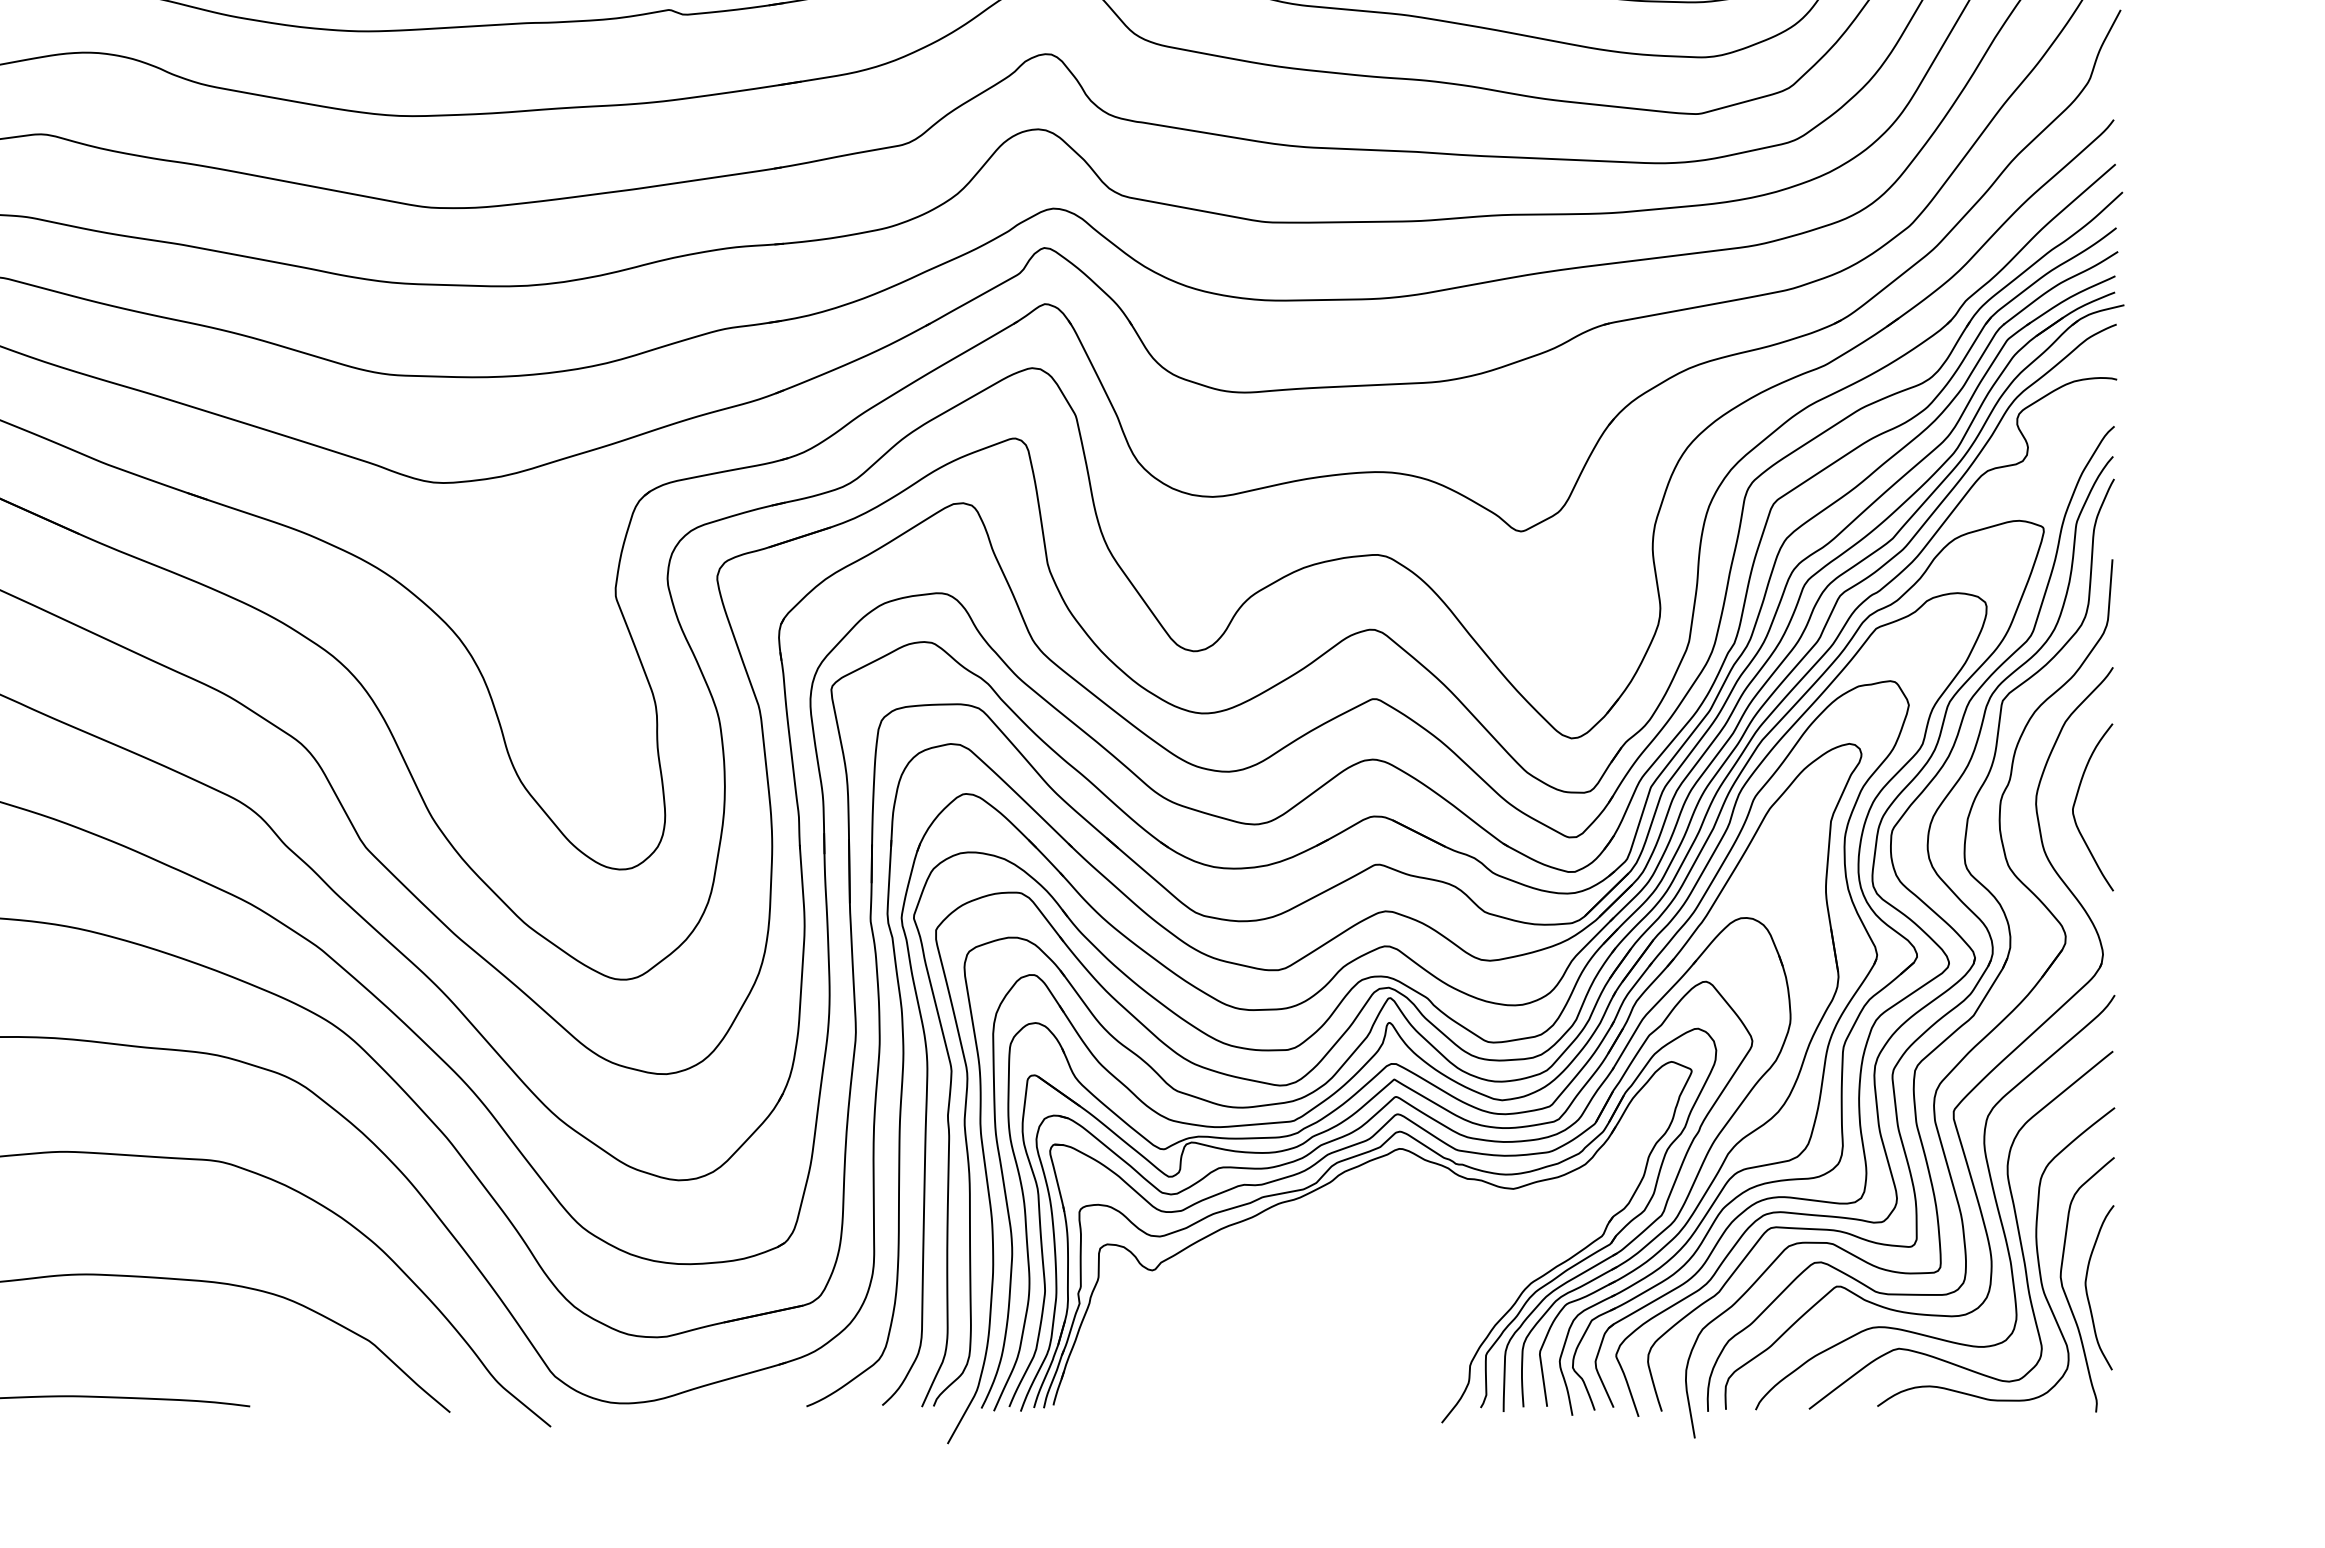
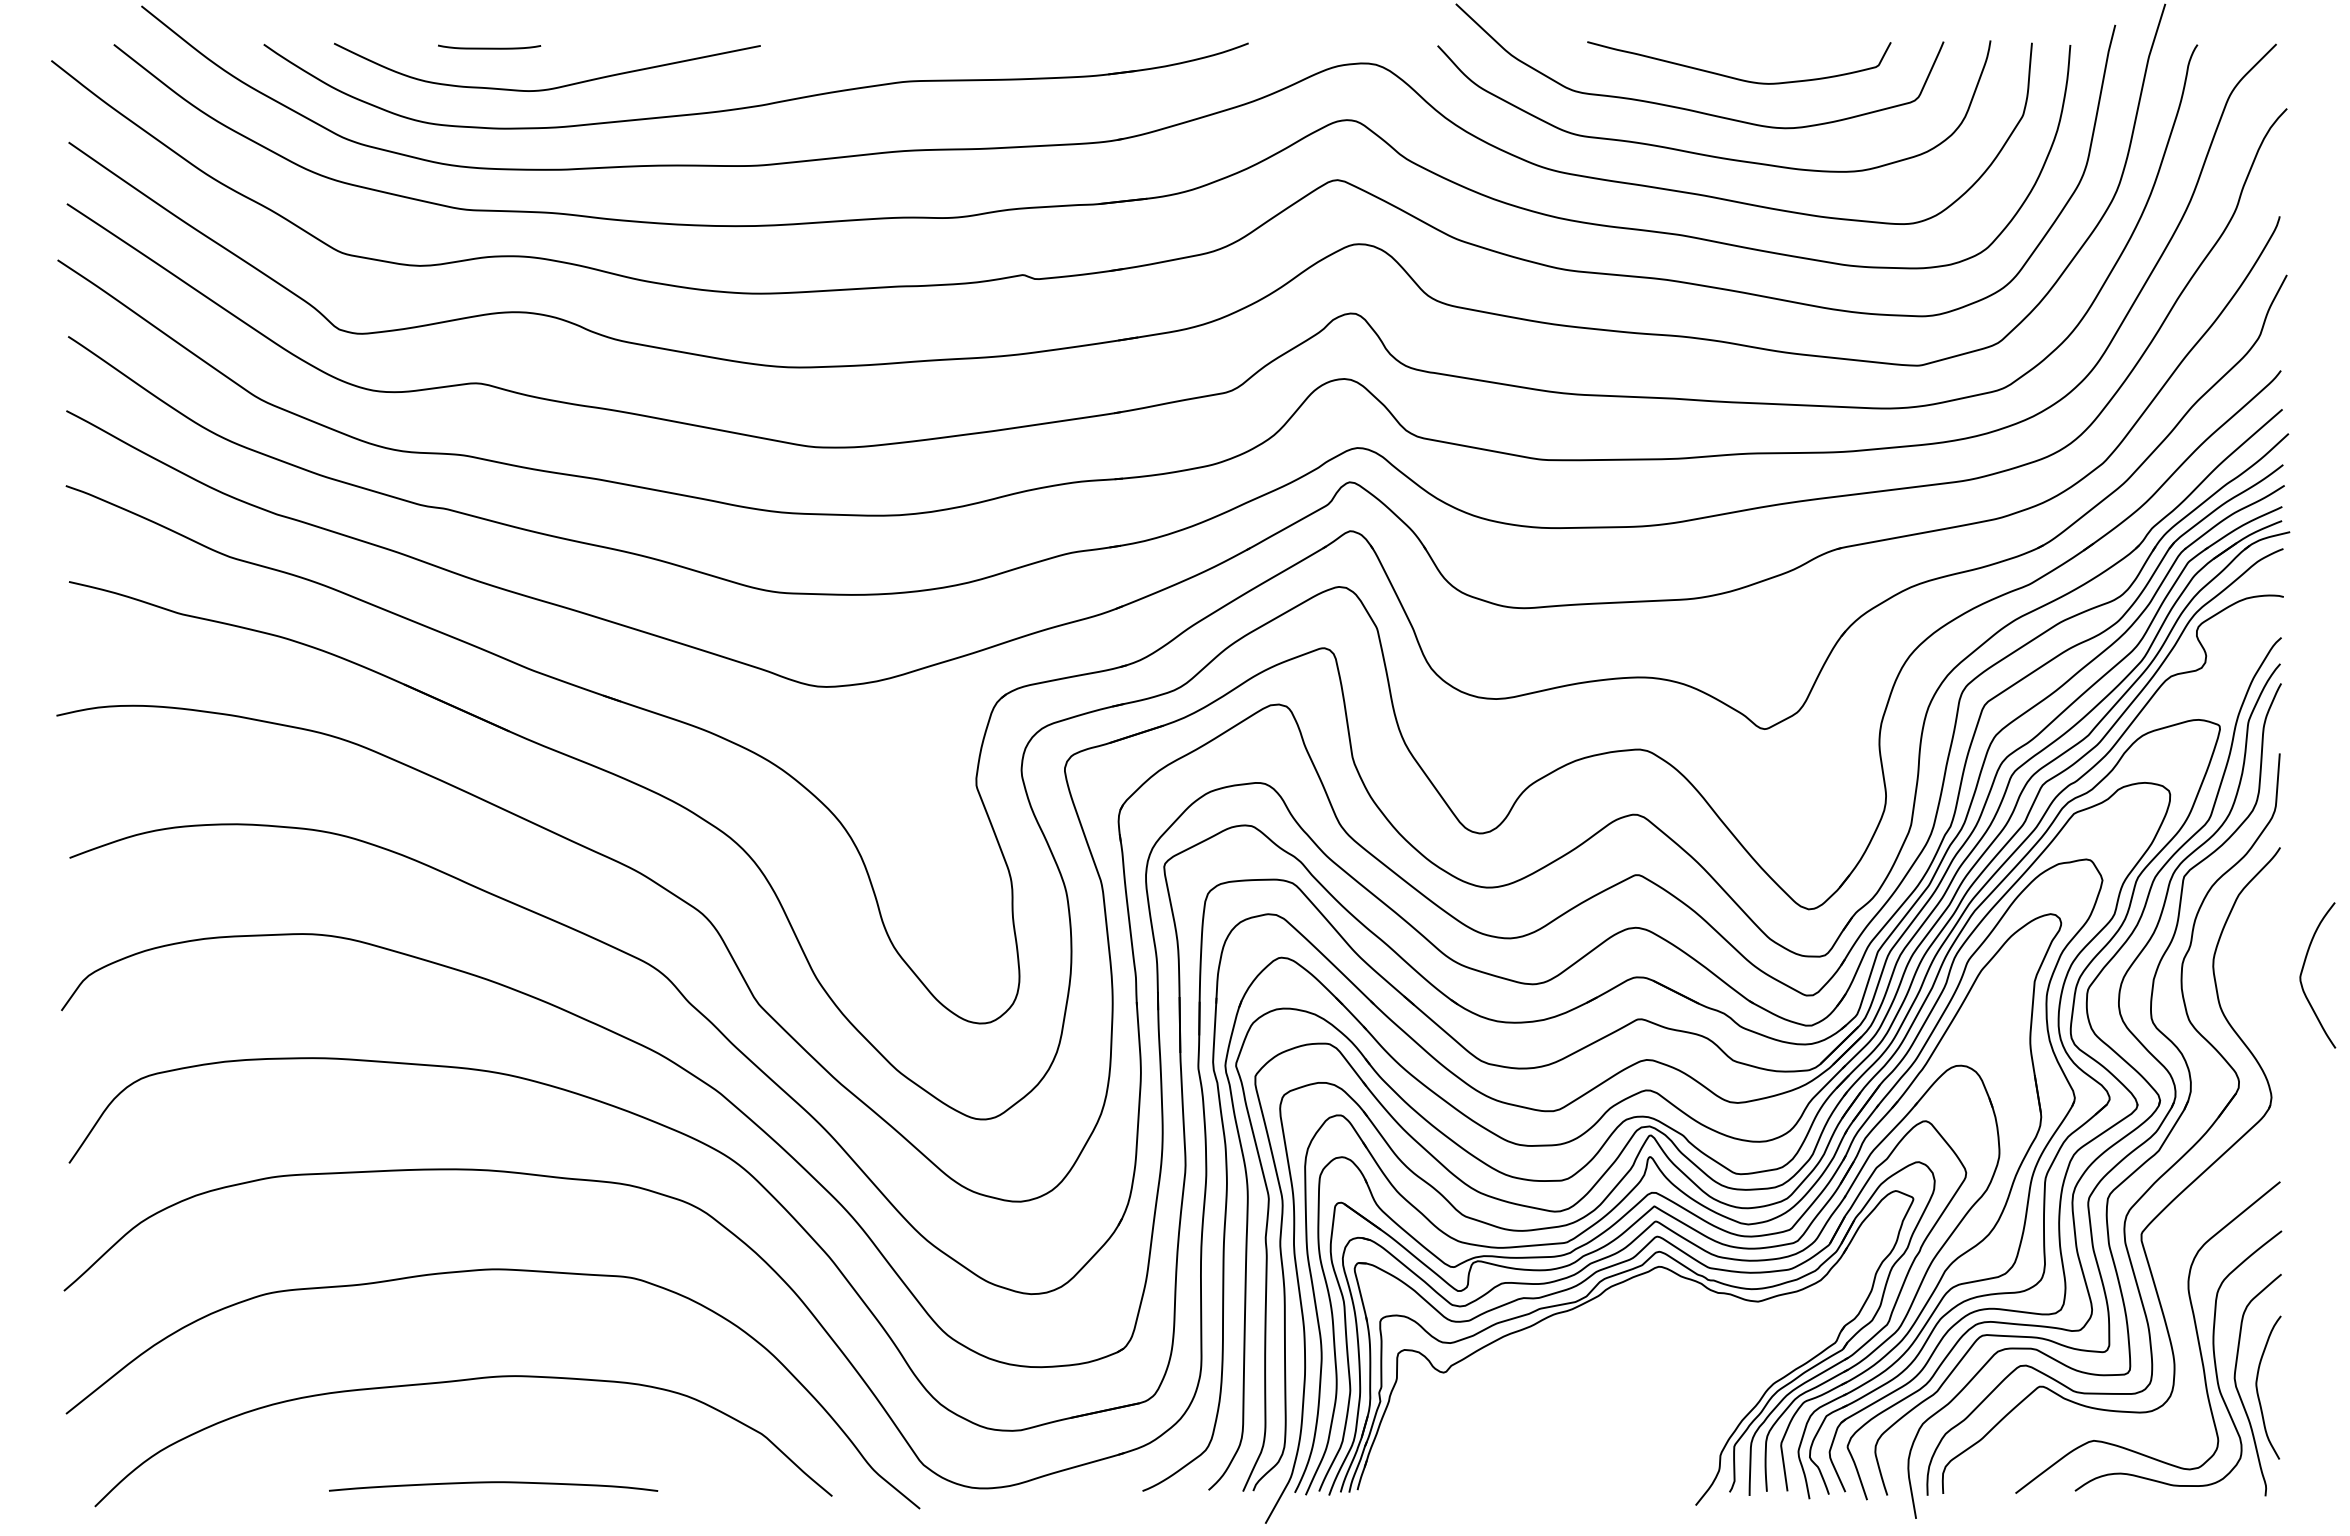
curve: (2075, 805) -> (2302, 973), moved
curve: (1991, 1188) -> (2174, 1301), removed

